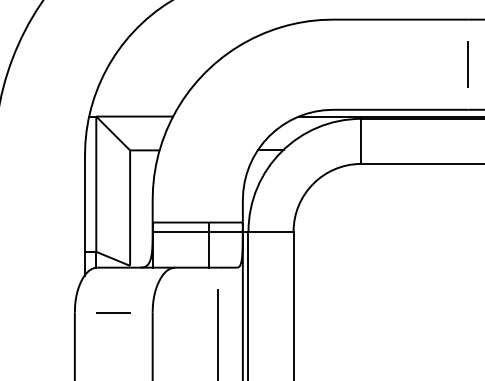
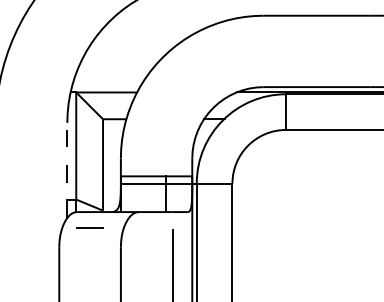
line: (467, 64) -> (370, 51), removed
line: (85, 215) -> (67, 170), solid -> dashed
line: (113, 312) -> (89, 227), moved

